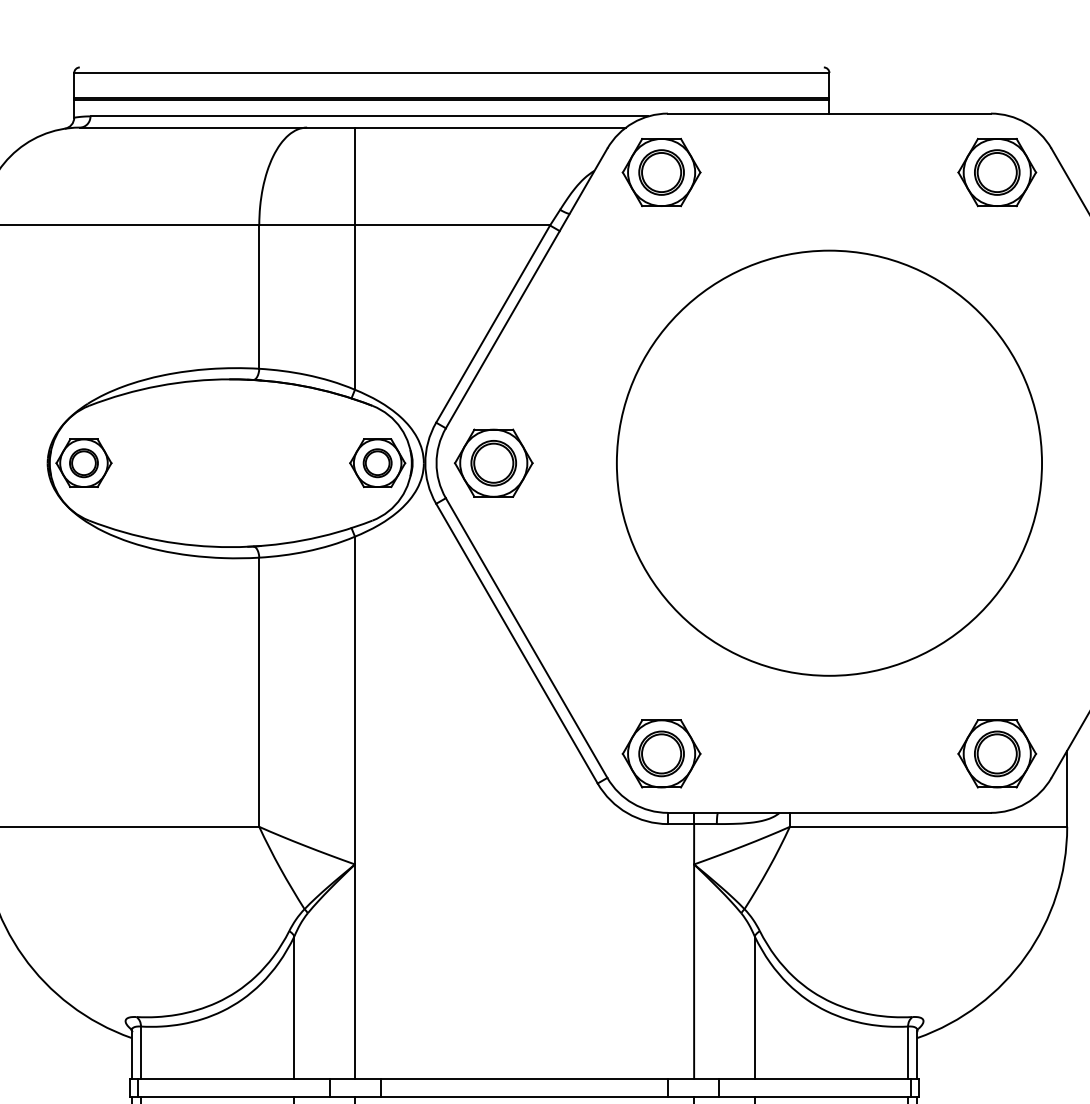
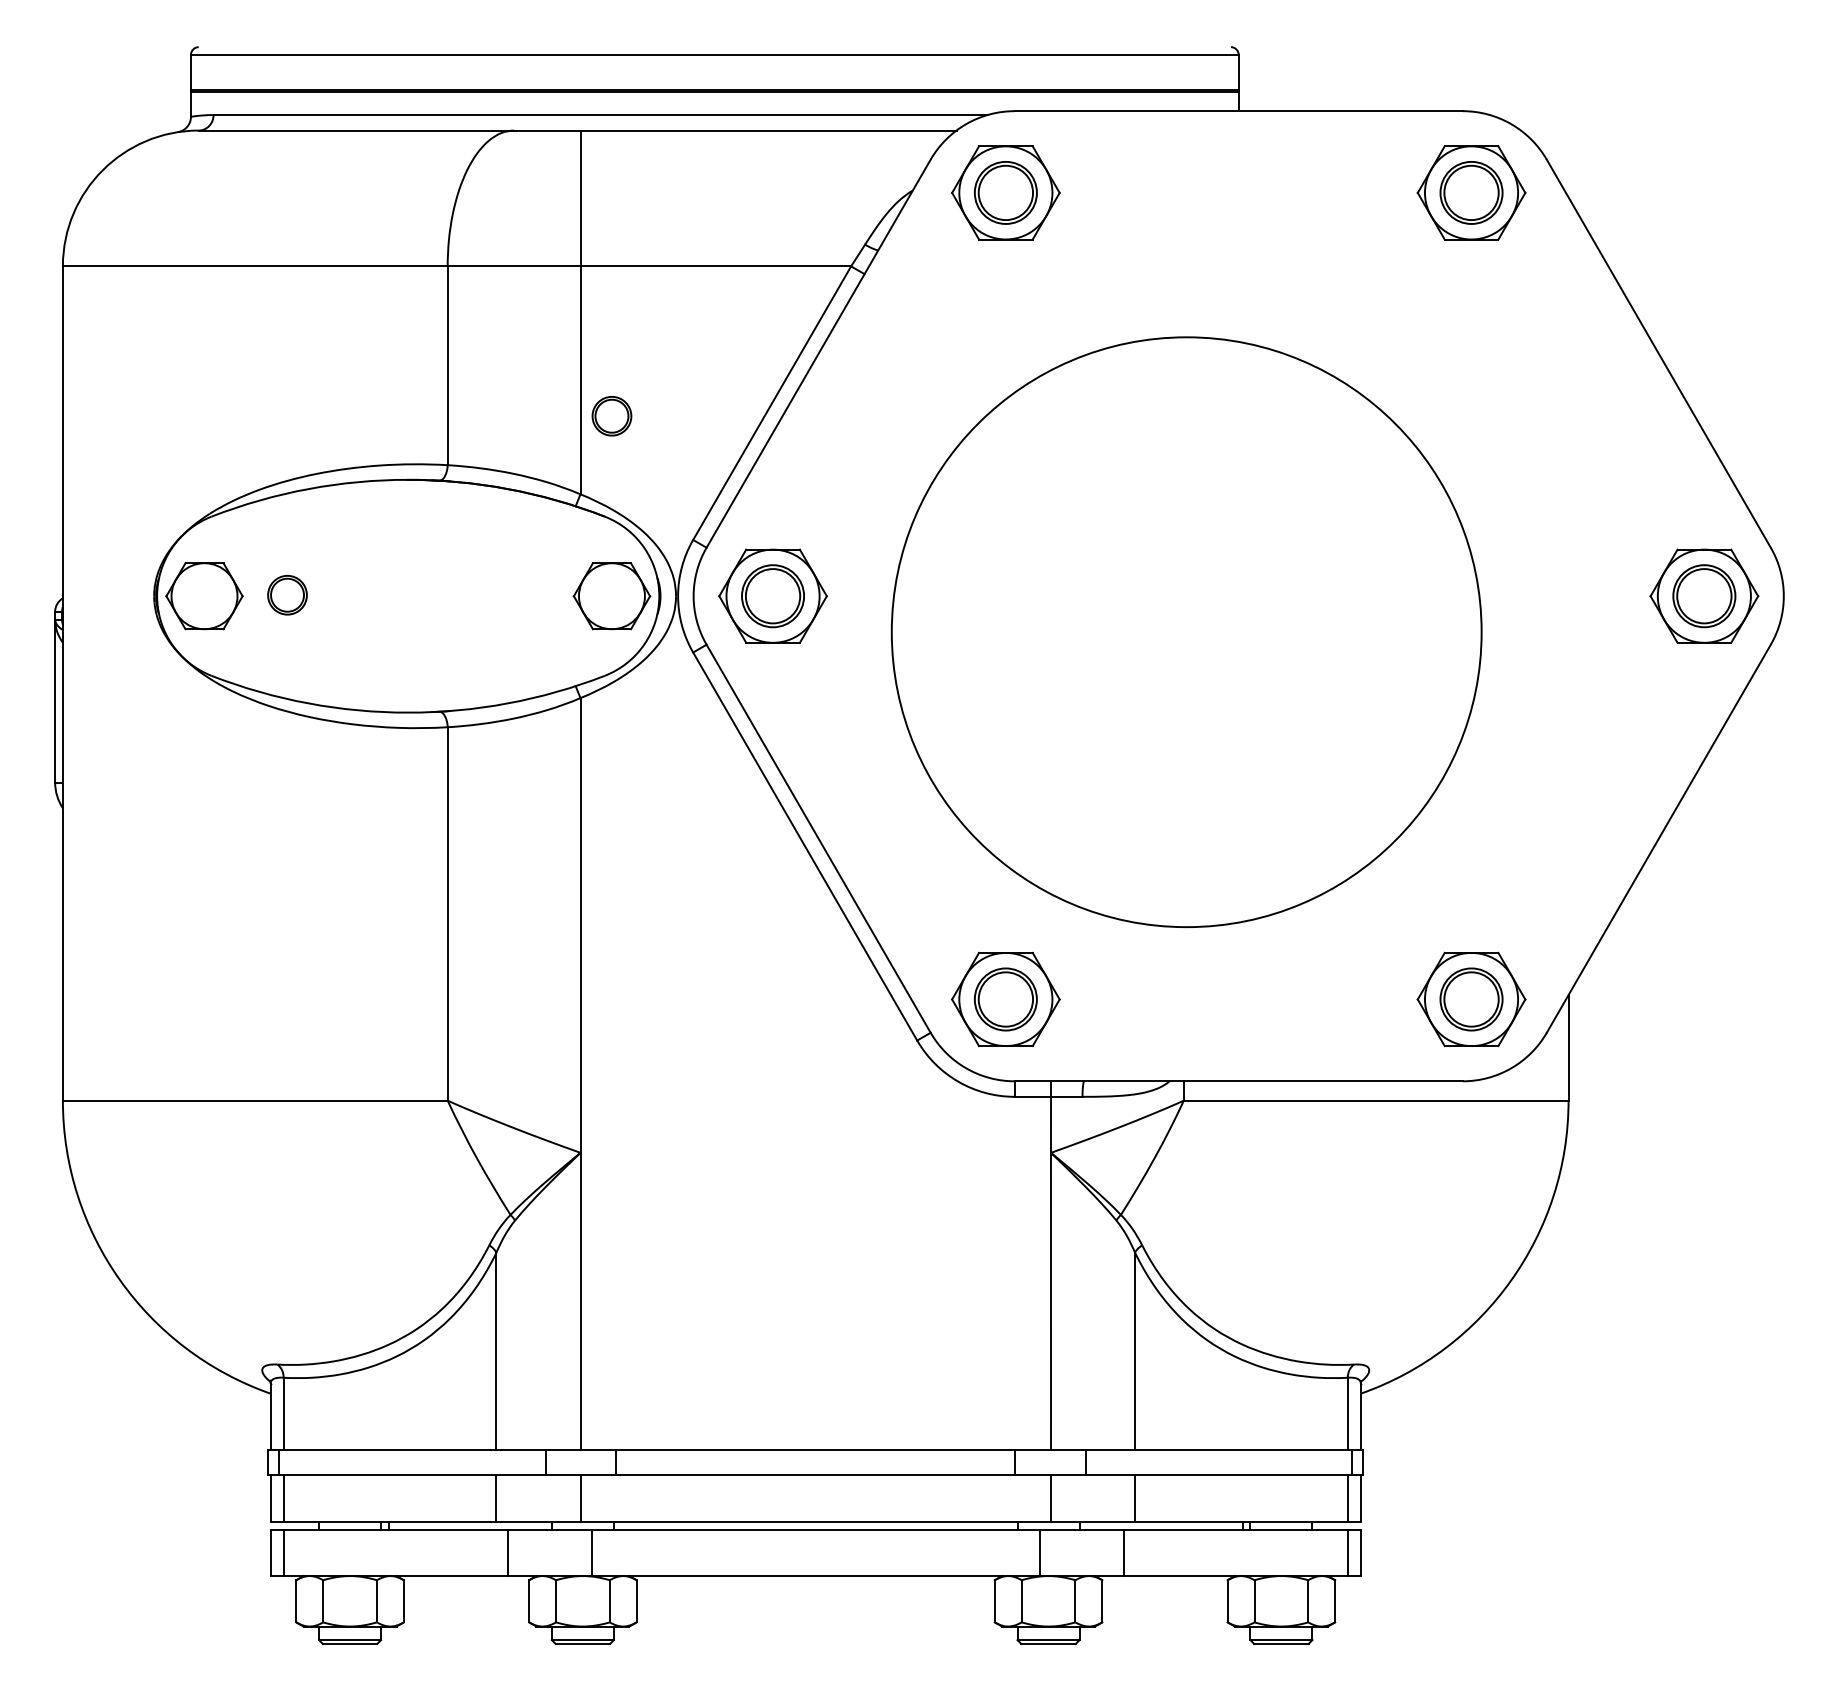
part: (83, 463) -> (287, 595), moved
part: (377, 463) -> (611, 416), moved
circle: (829, 463) -> (1186, 632), moved

